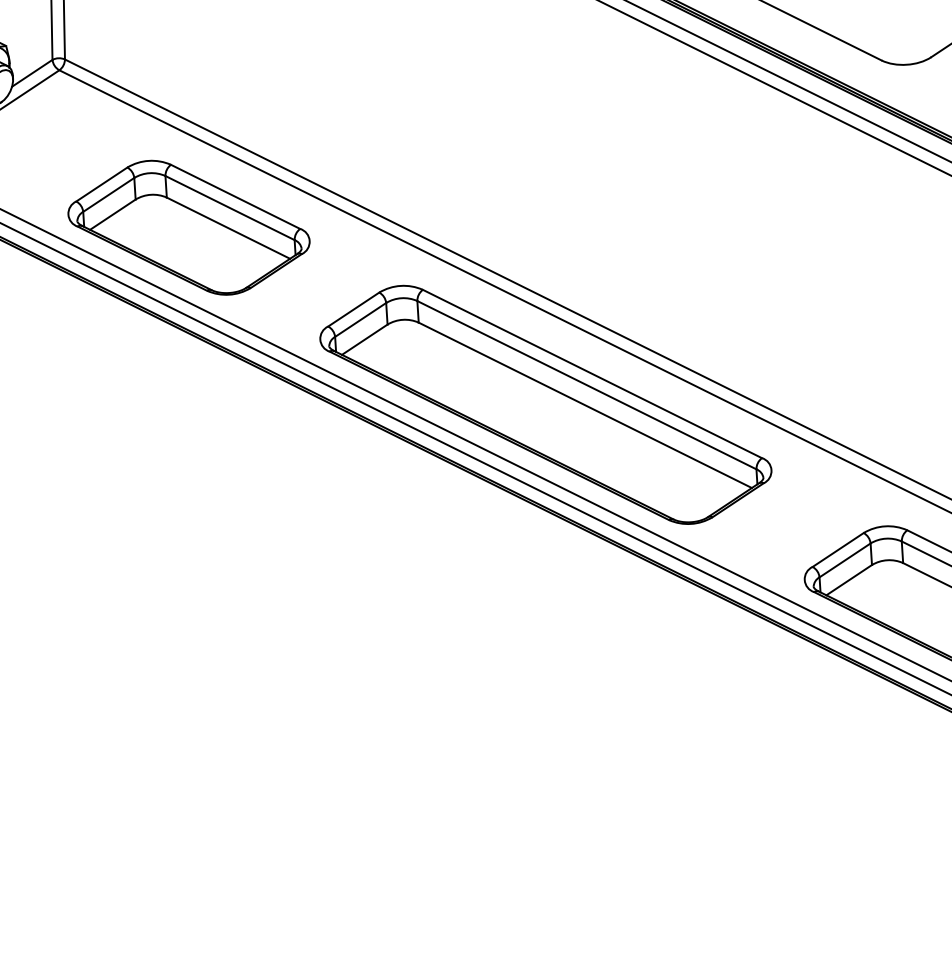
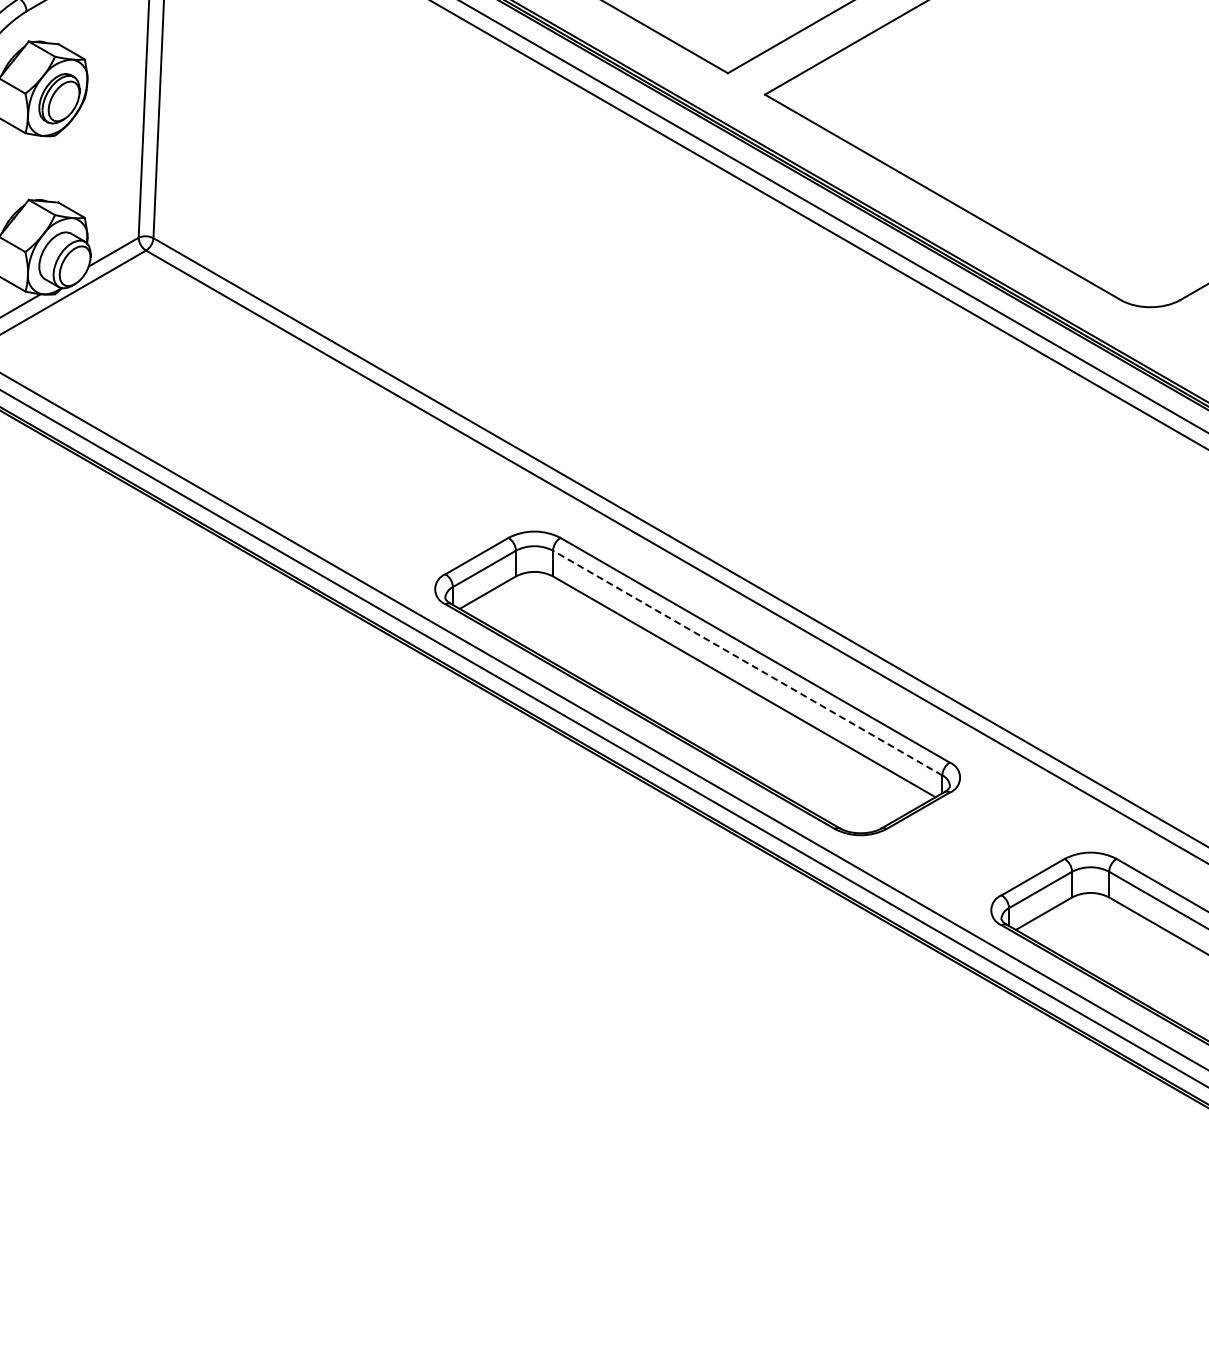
part: (188, 227) -> (287, 446), removed
line: (586, 385) -> (747, 663), solid -> dashed

